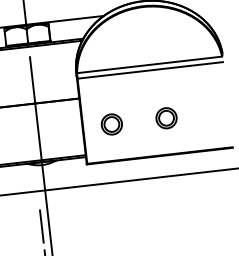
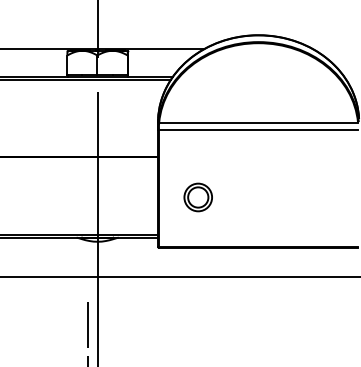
part: (165, 118) -> (272, 197), removed

